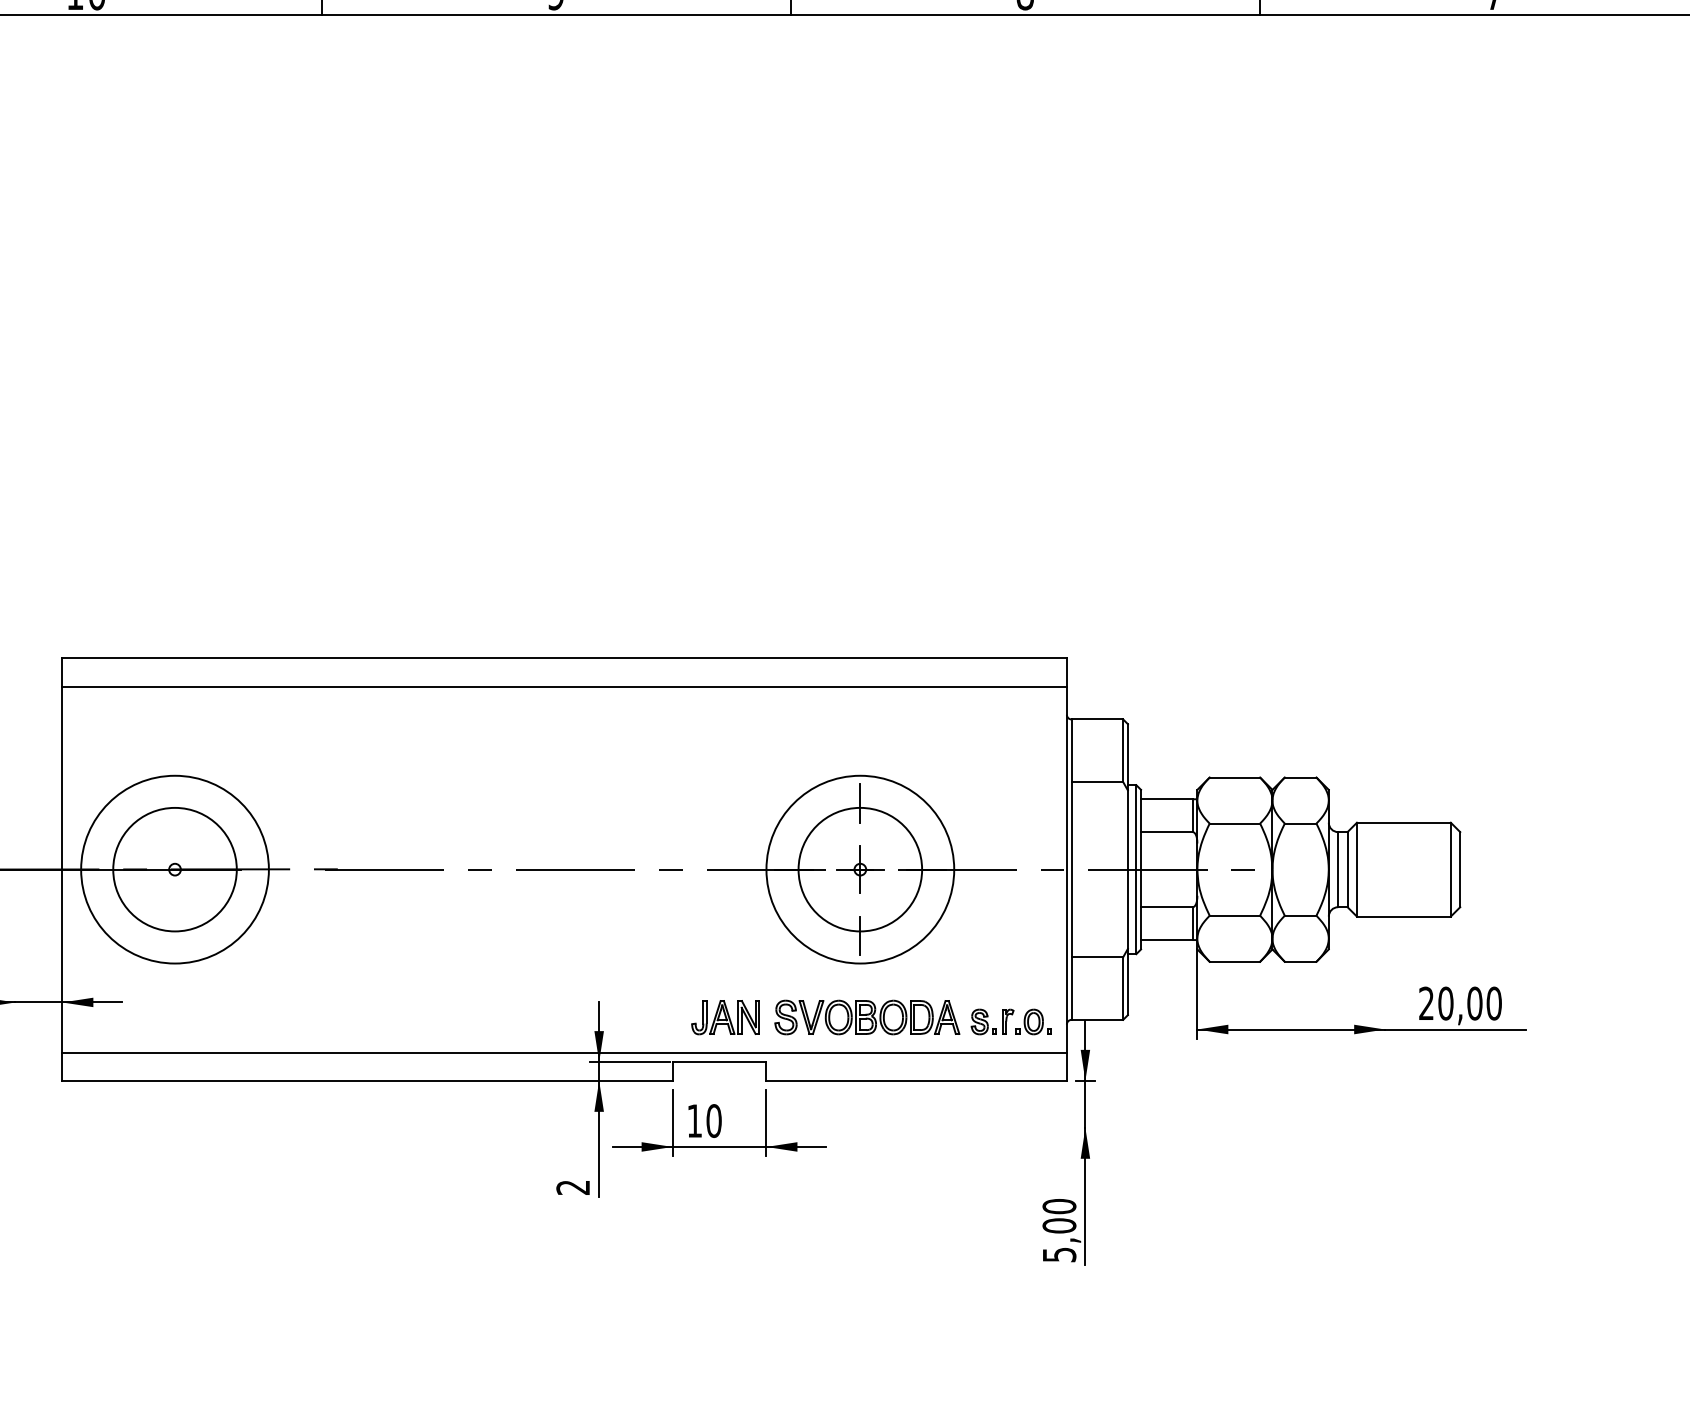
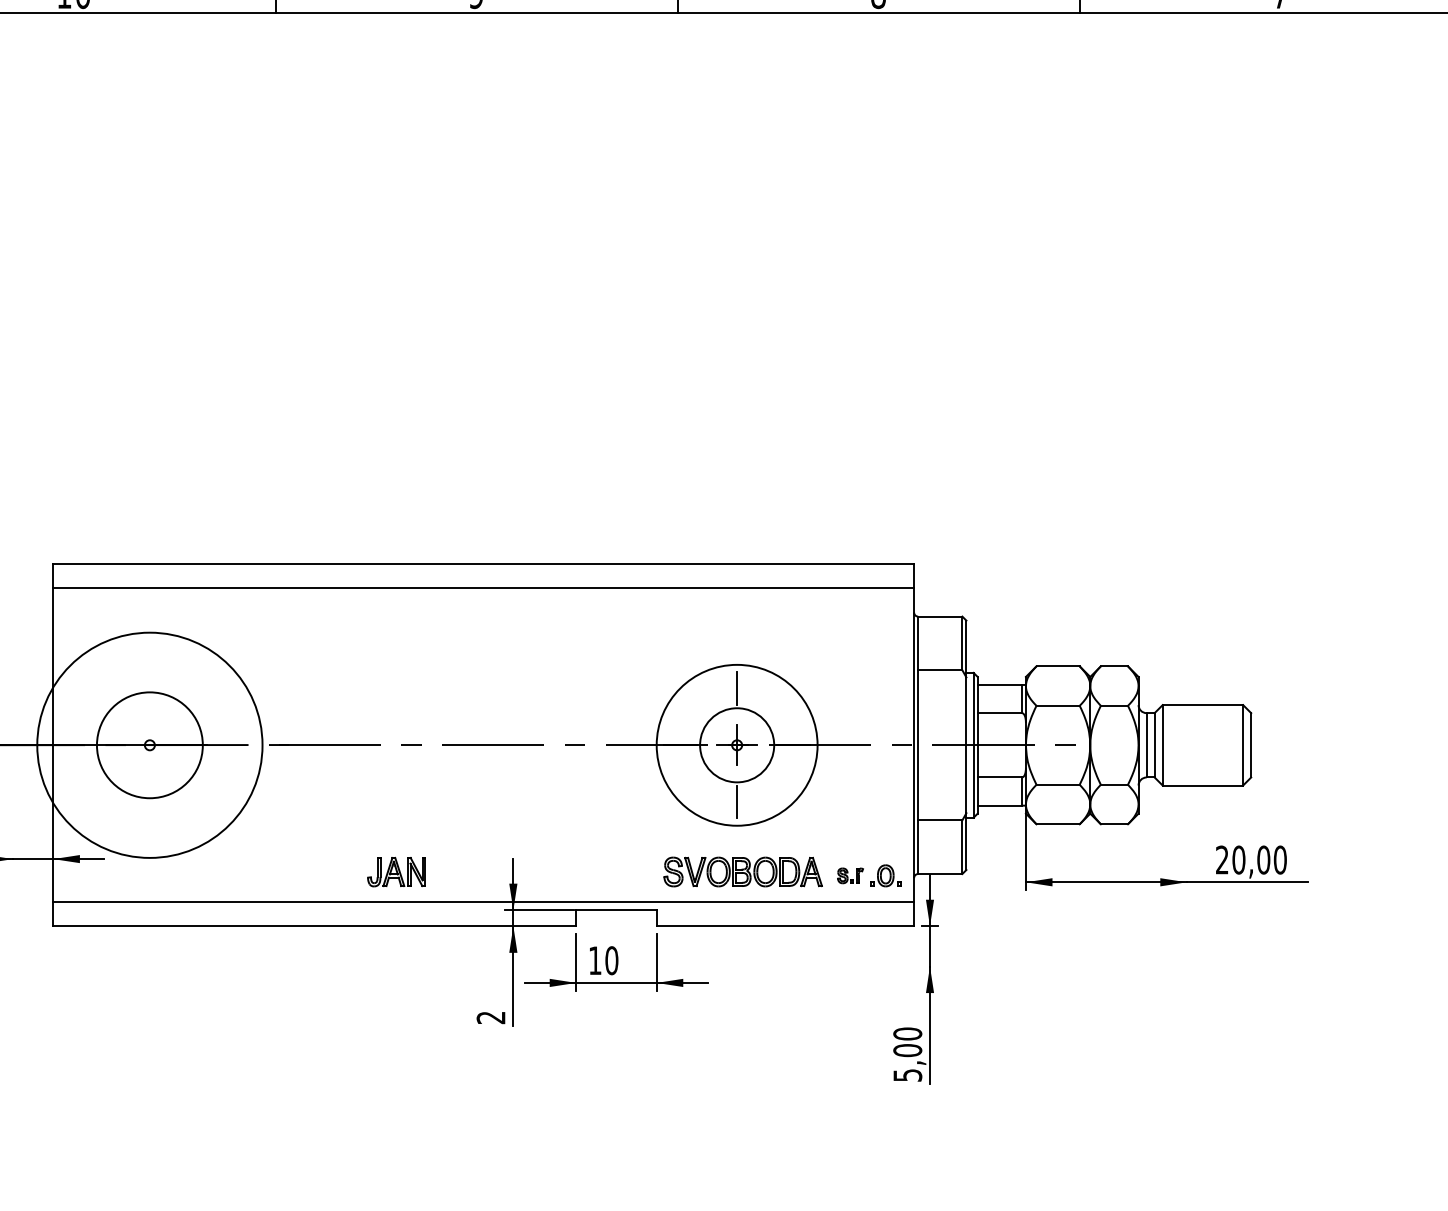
circle: (174, 868) -> (149, 744), size x1.4
circle: (860, 869) -> (737, 745), size x0.7
part: (725, 1016) -> (396, 871), moved
part: (992, 1021) -> (850, 875), size x0.7

